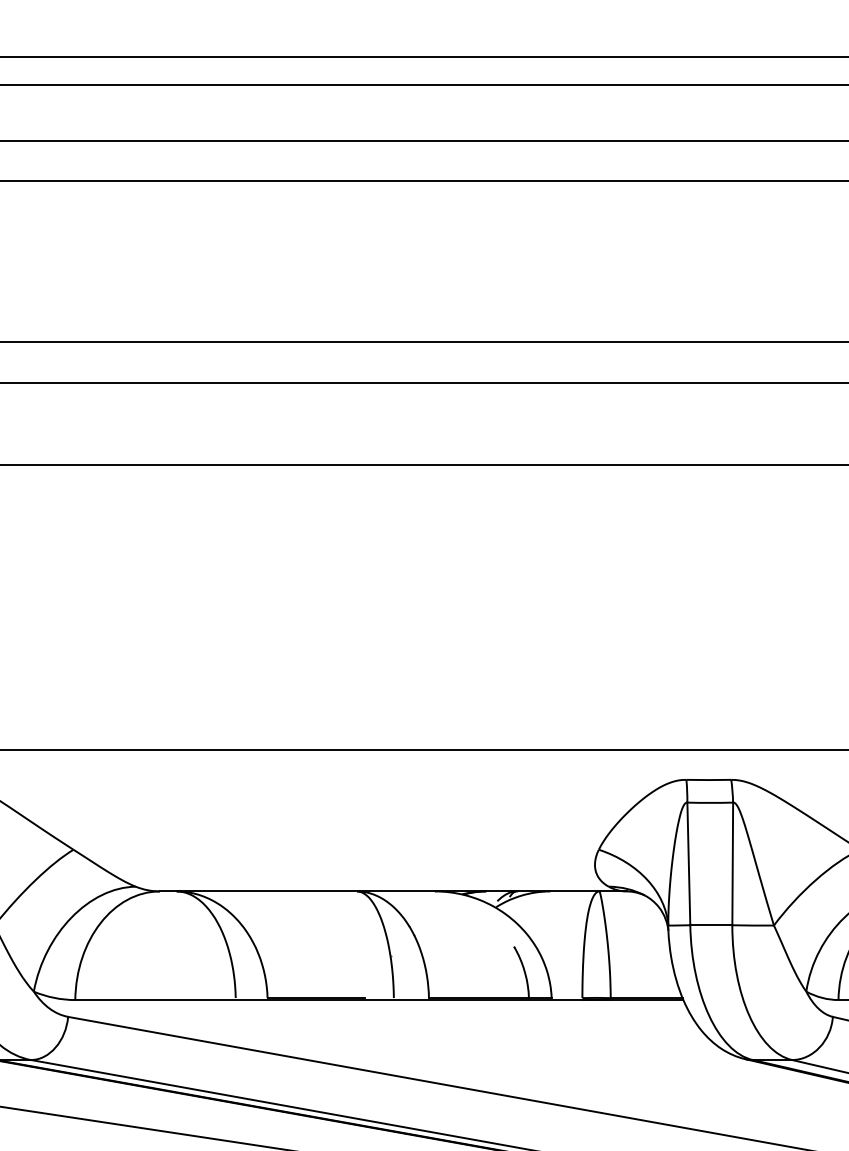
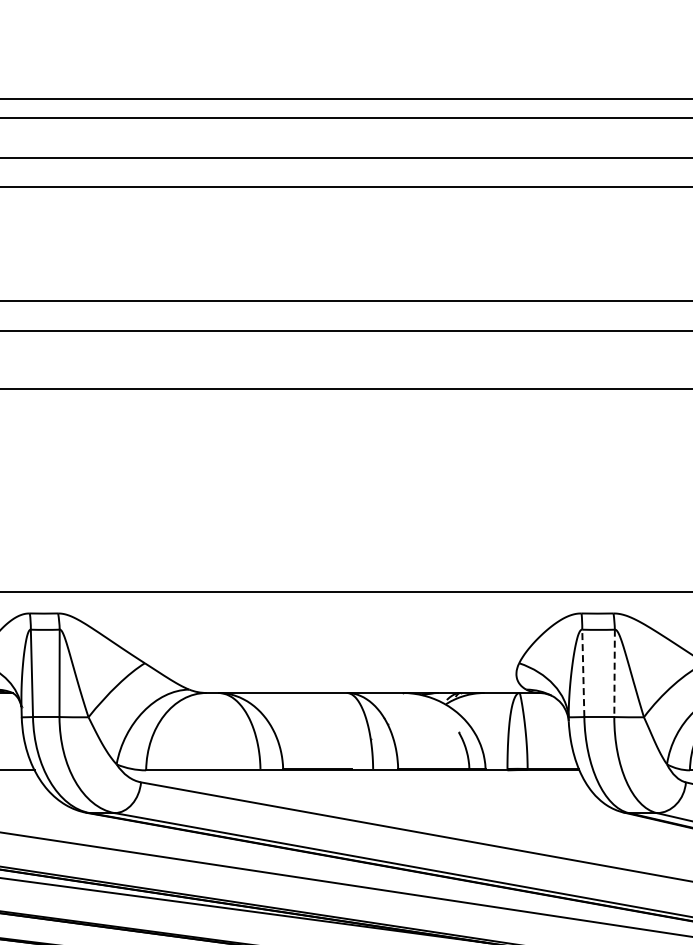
line: (689, 864) -> (583, 673), solid -> dashed
line: (732, 864) -> (614, 673), solid -> dashed

